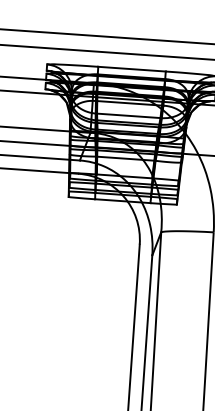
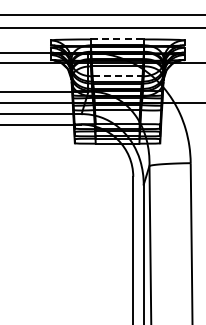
line: (131, 69) -> (117, 39), solid -> dashed
line: (129, 116) -> (118, 76), solid -> dashed

